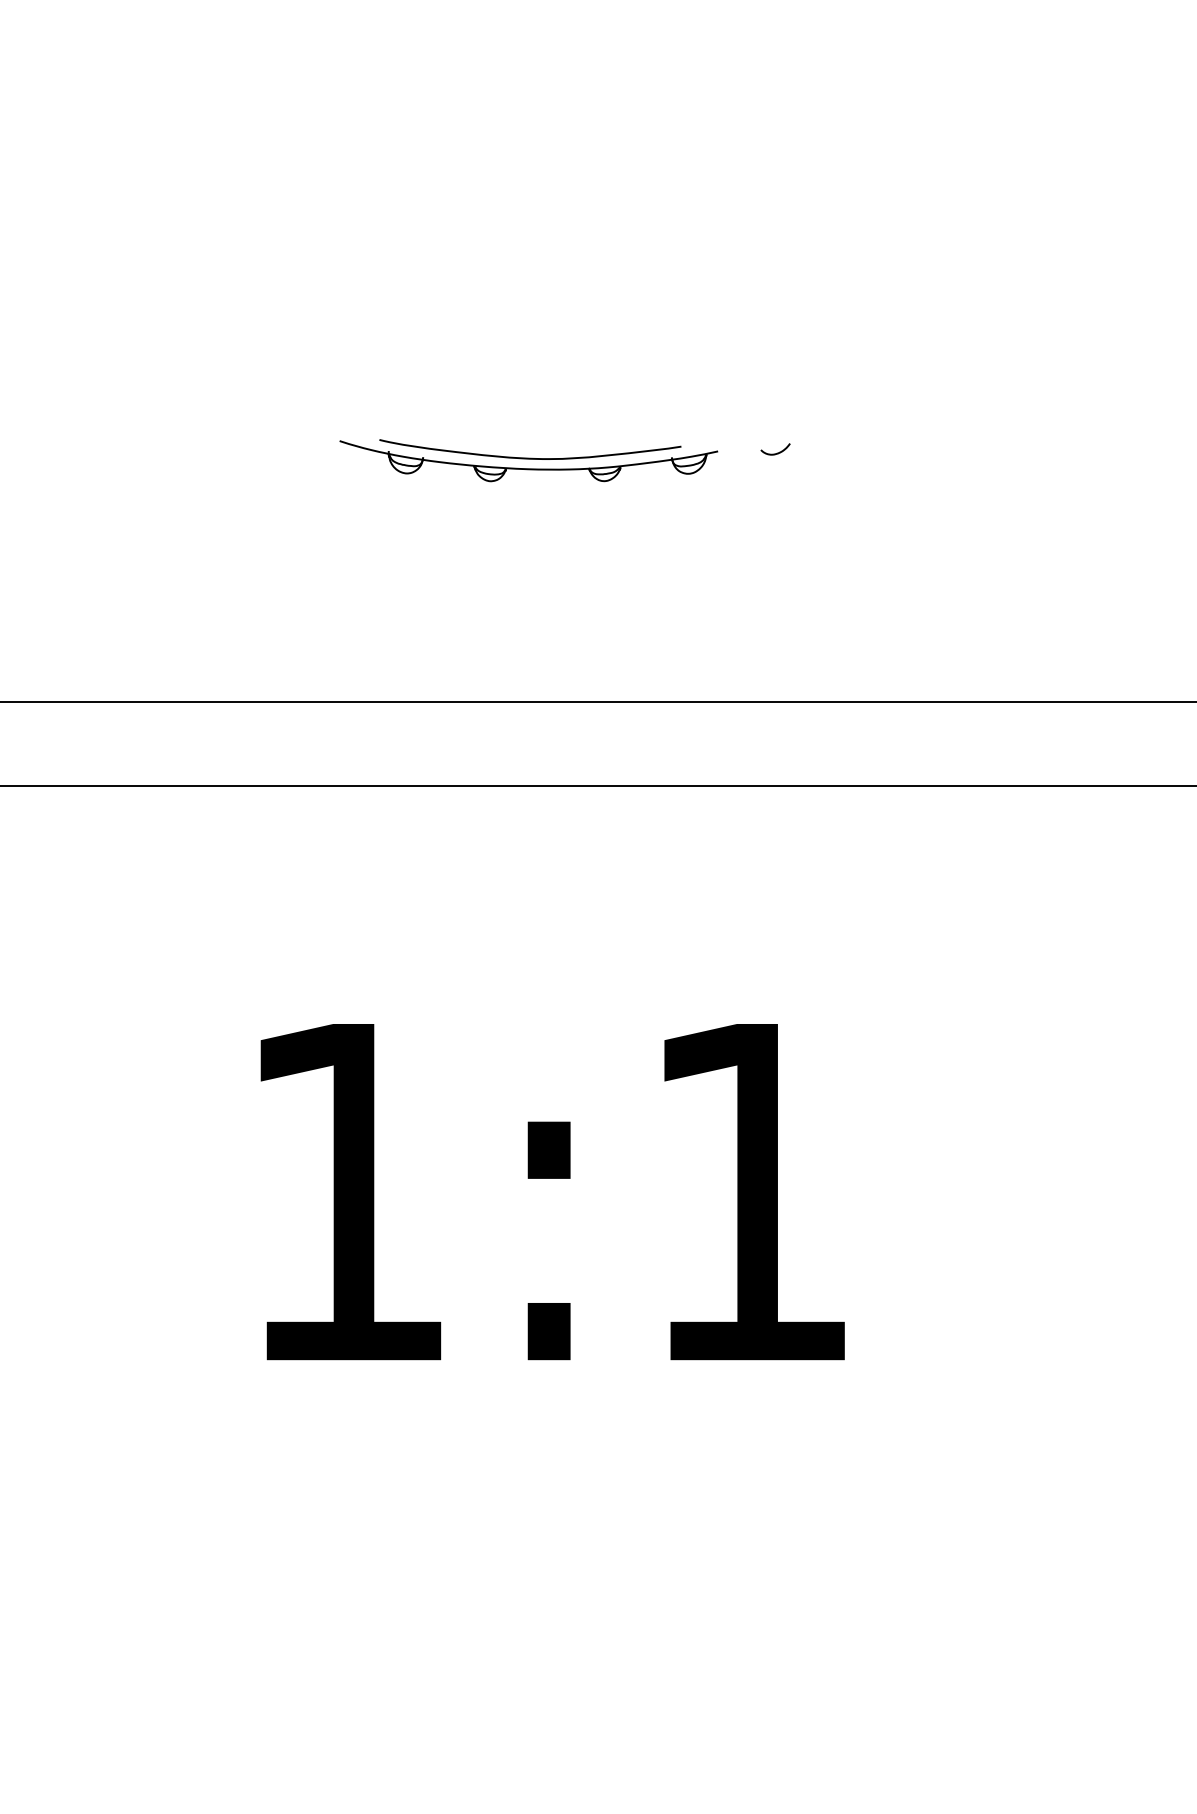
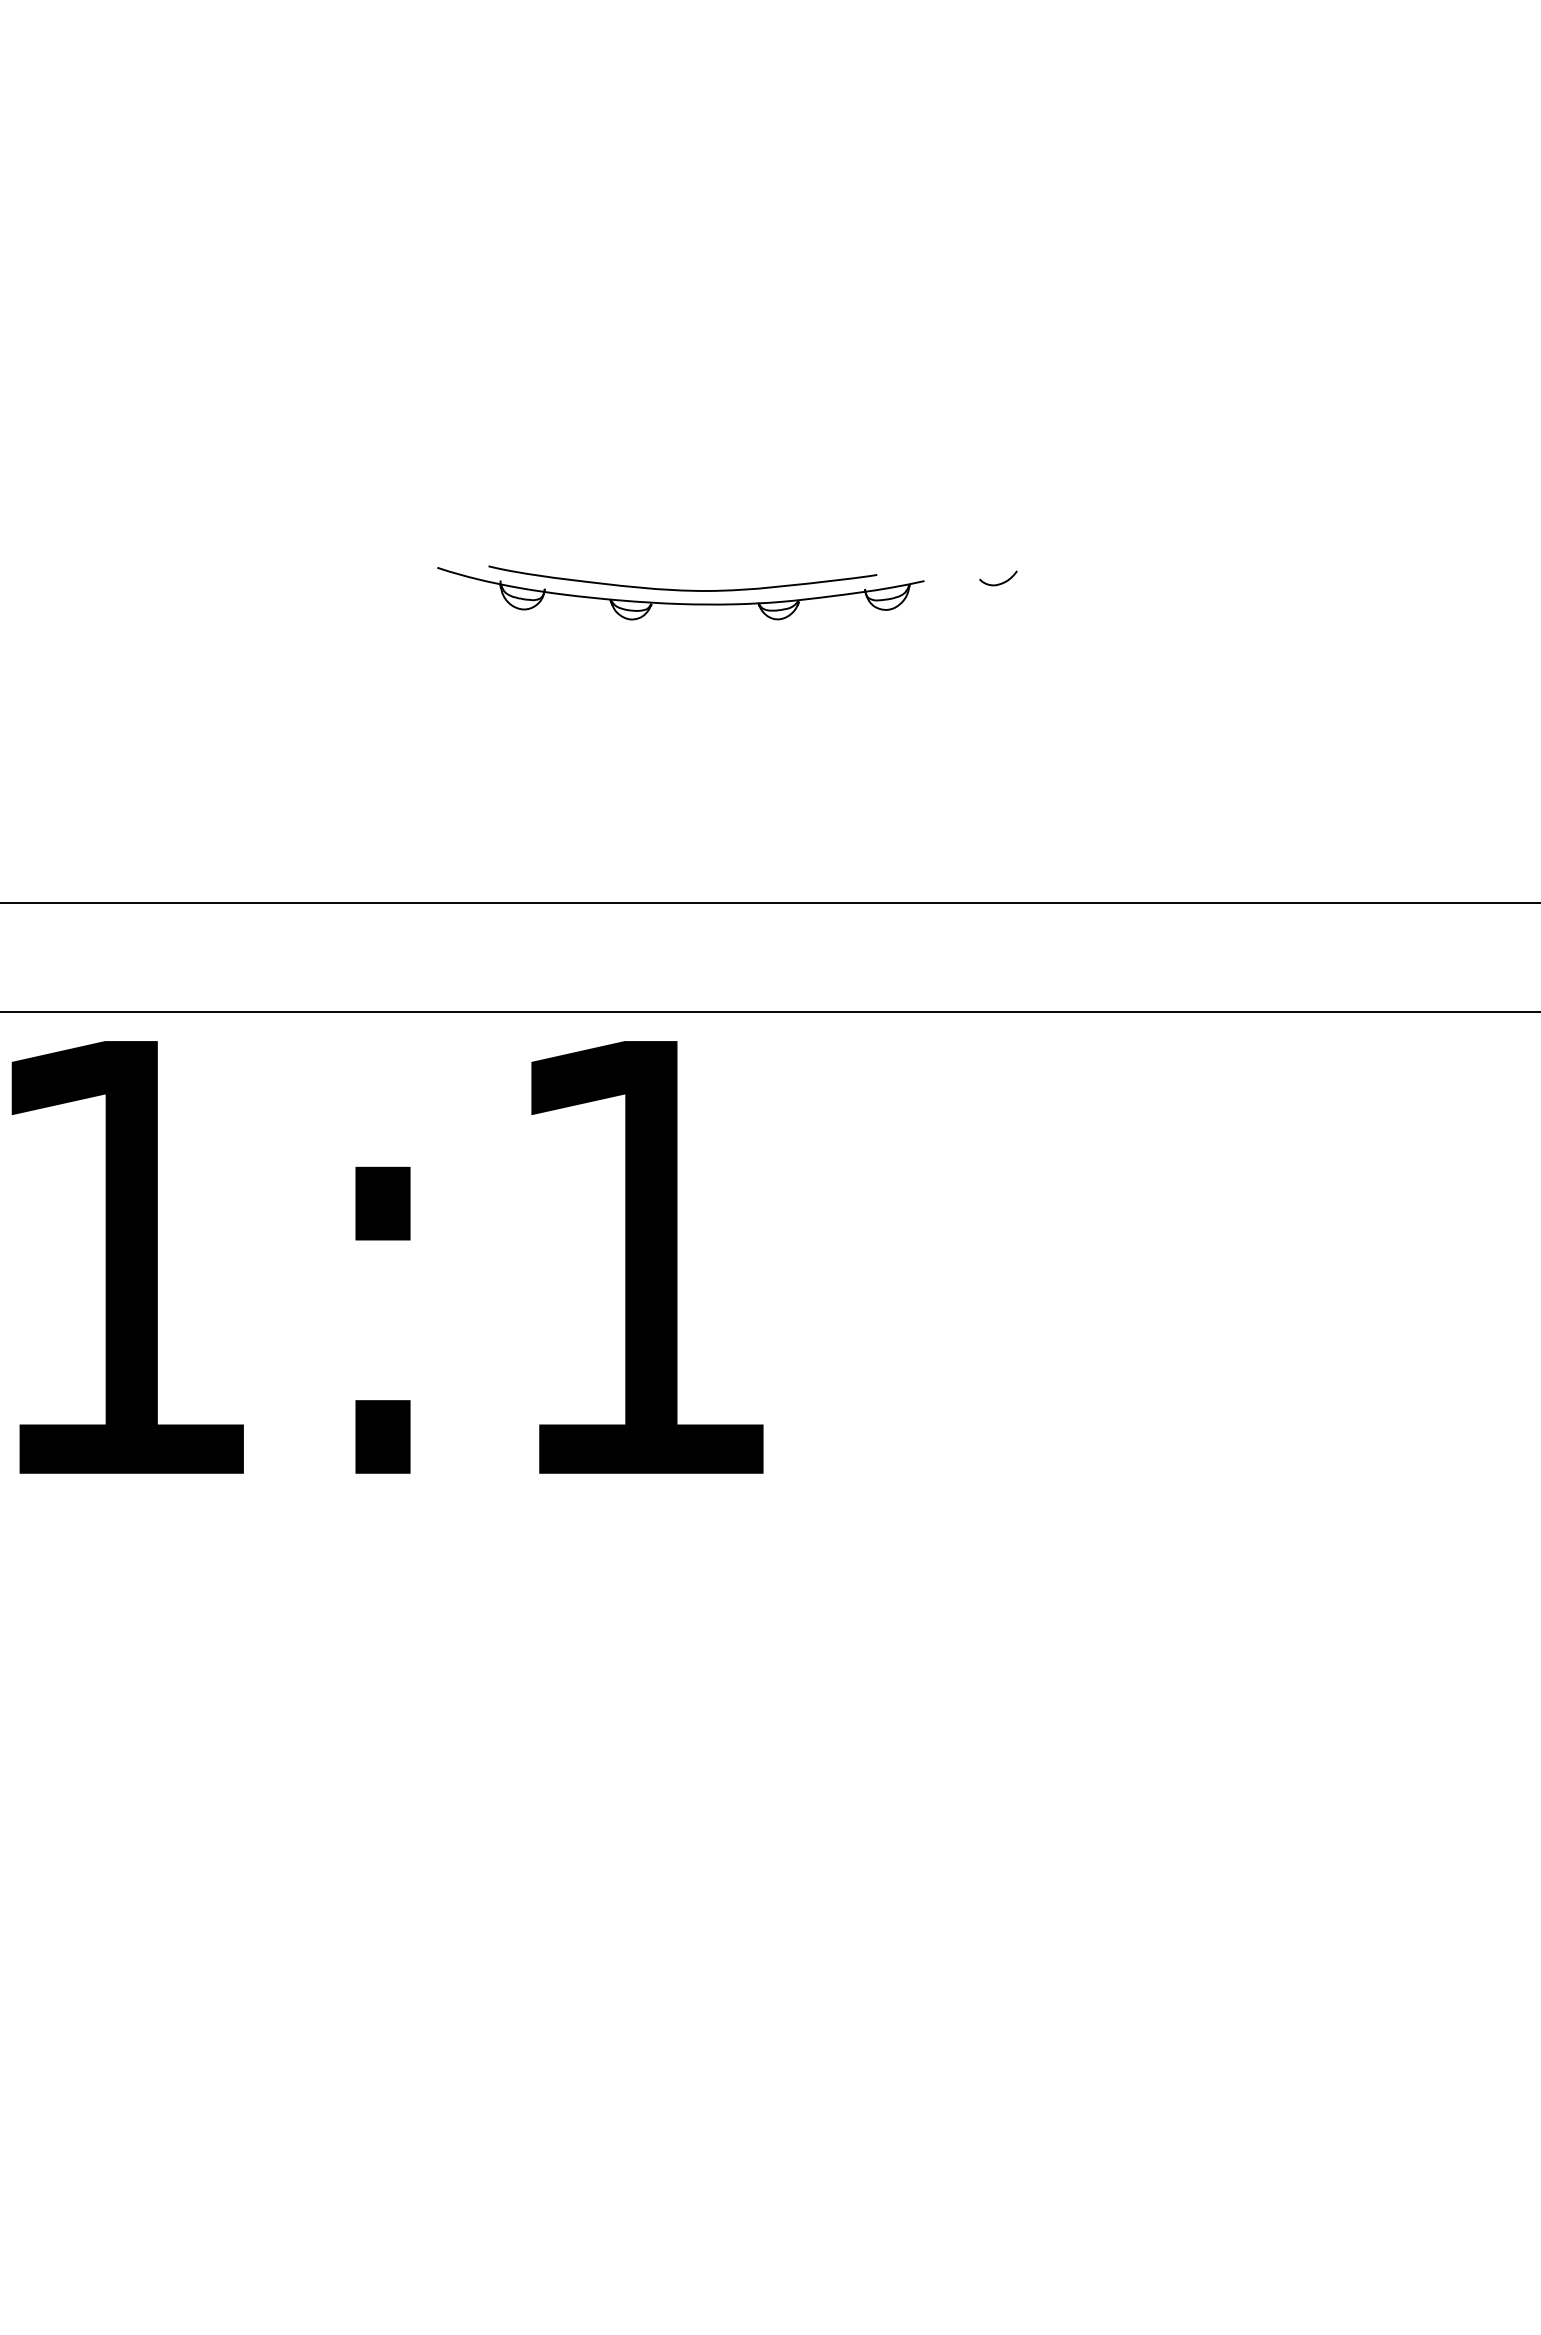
text: (552, 1192) -> (387, 1257), moved

